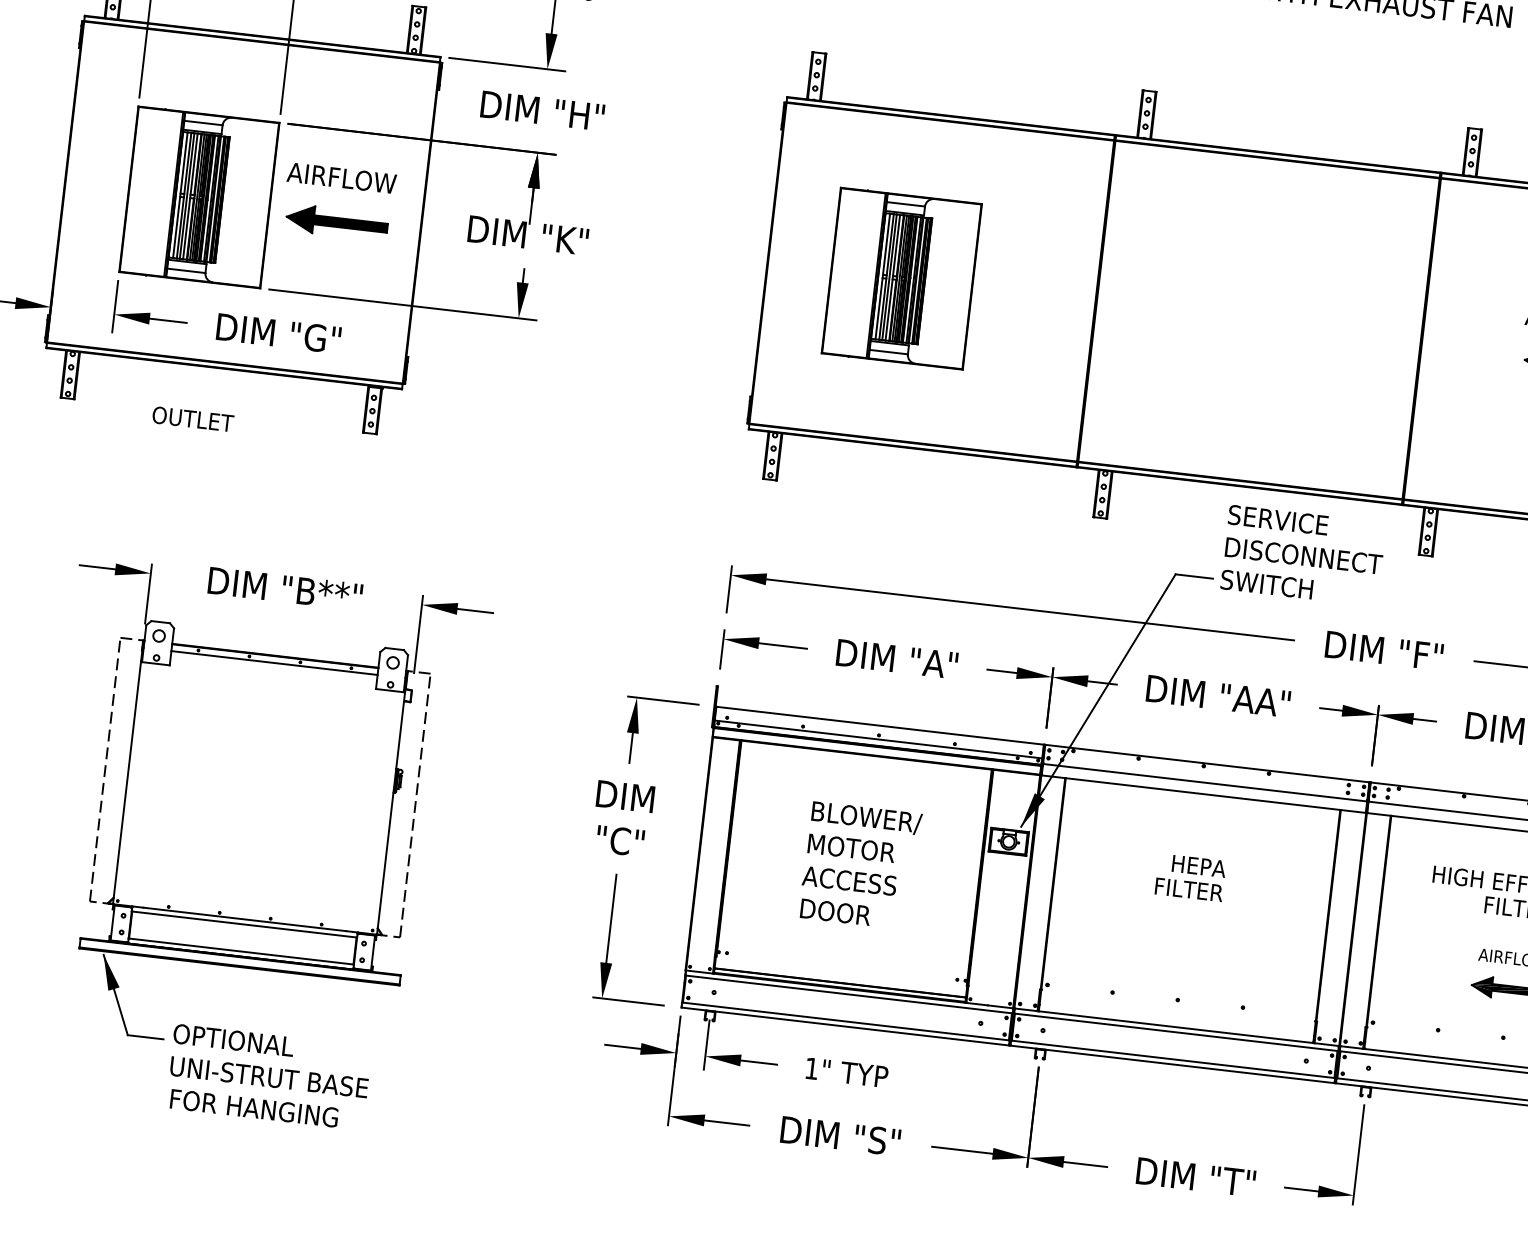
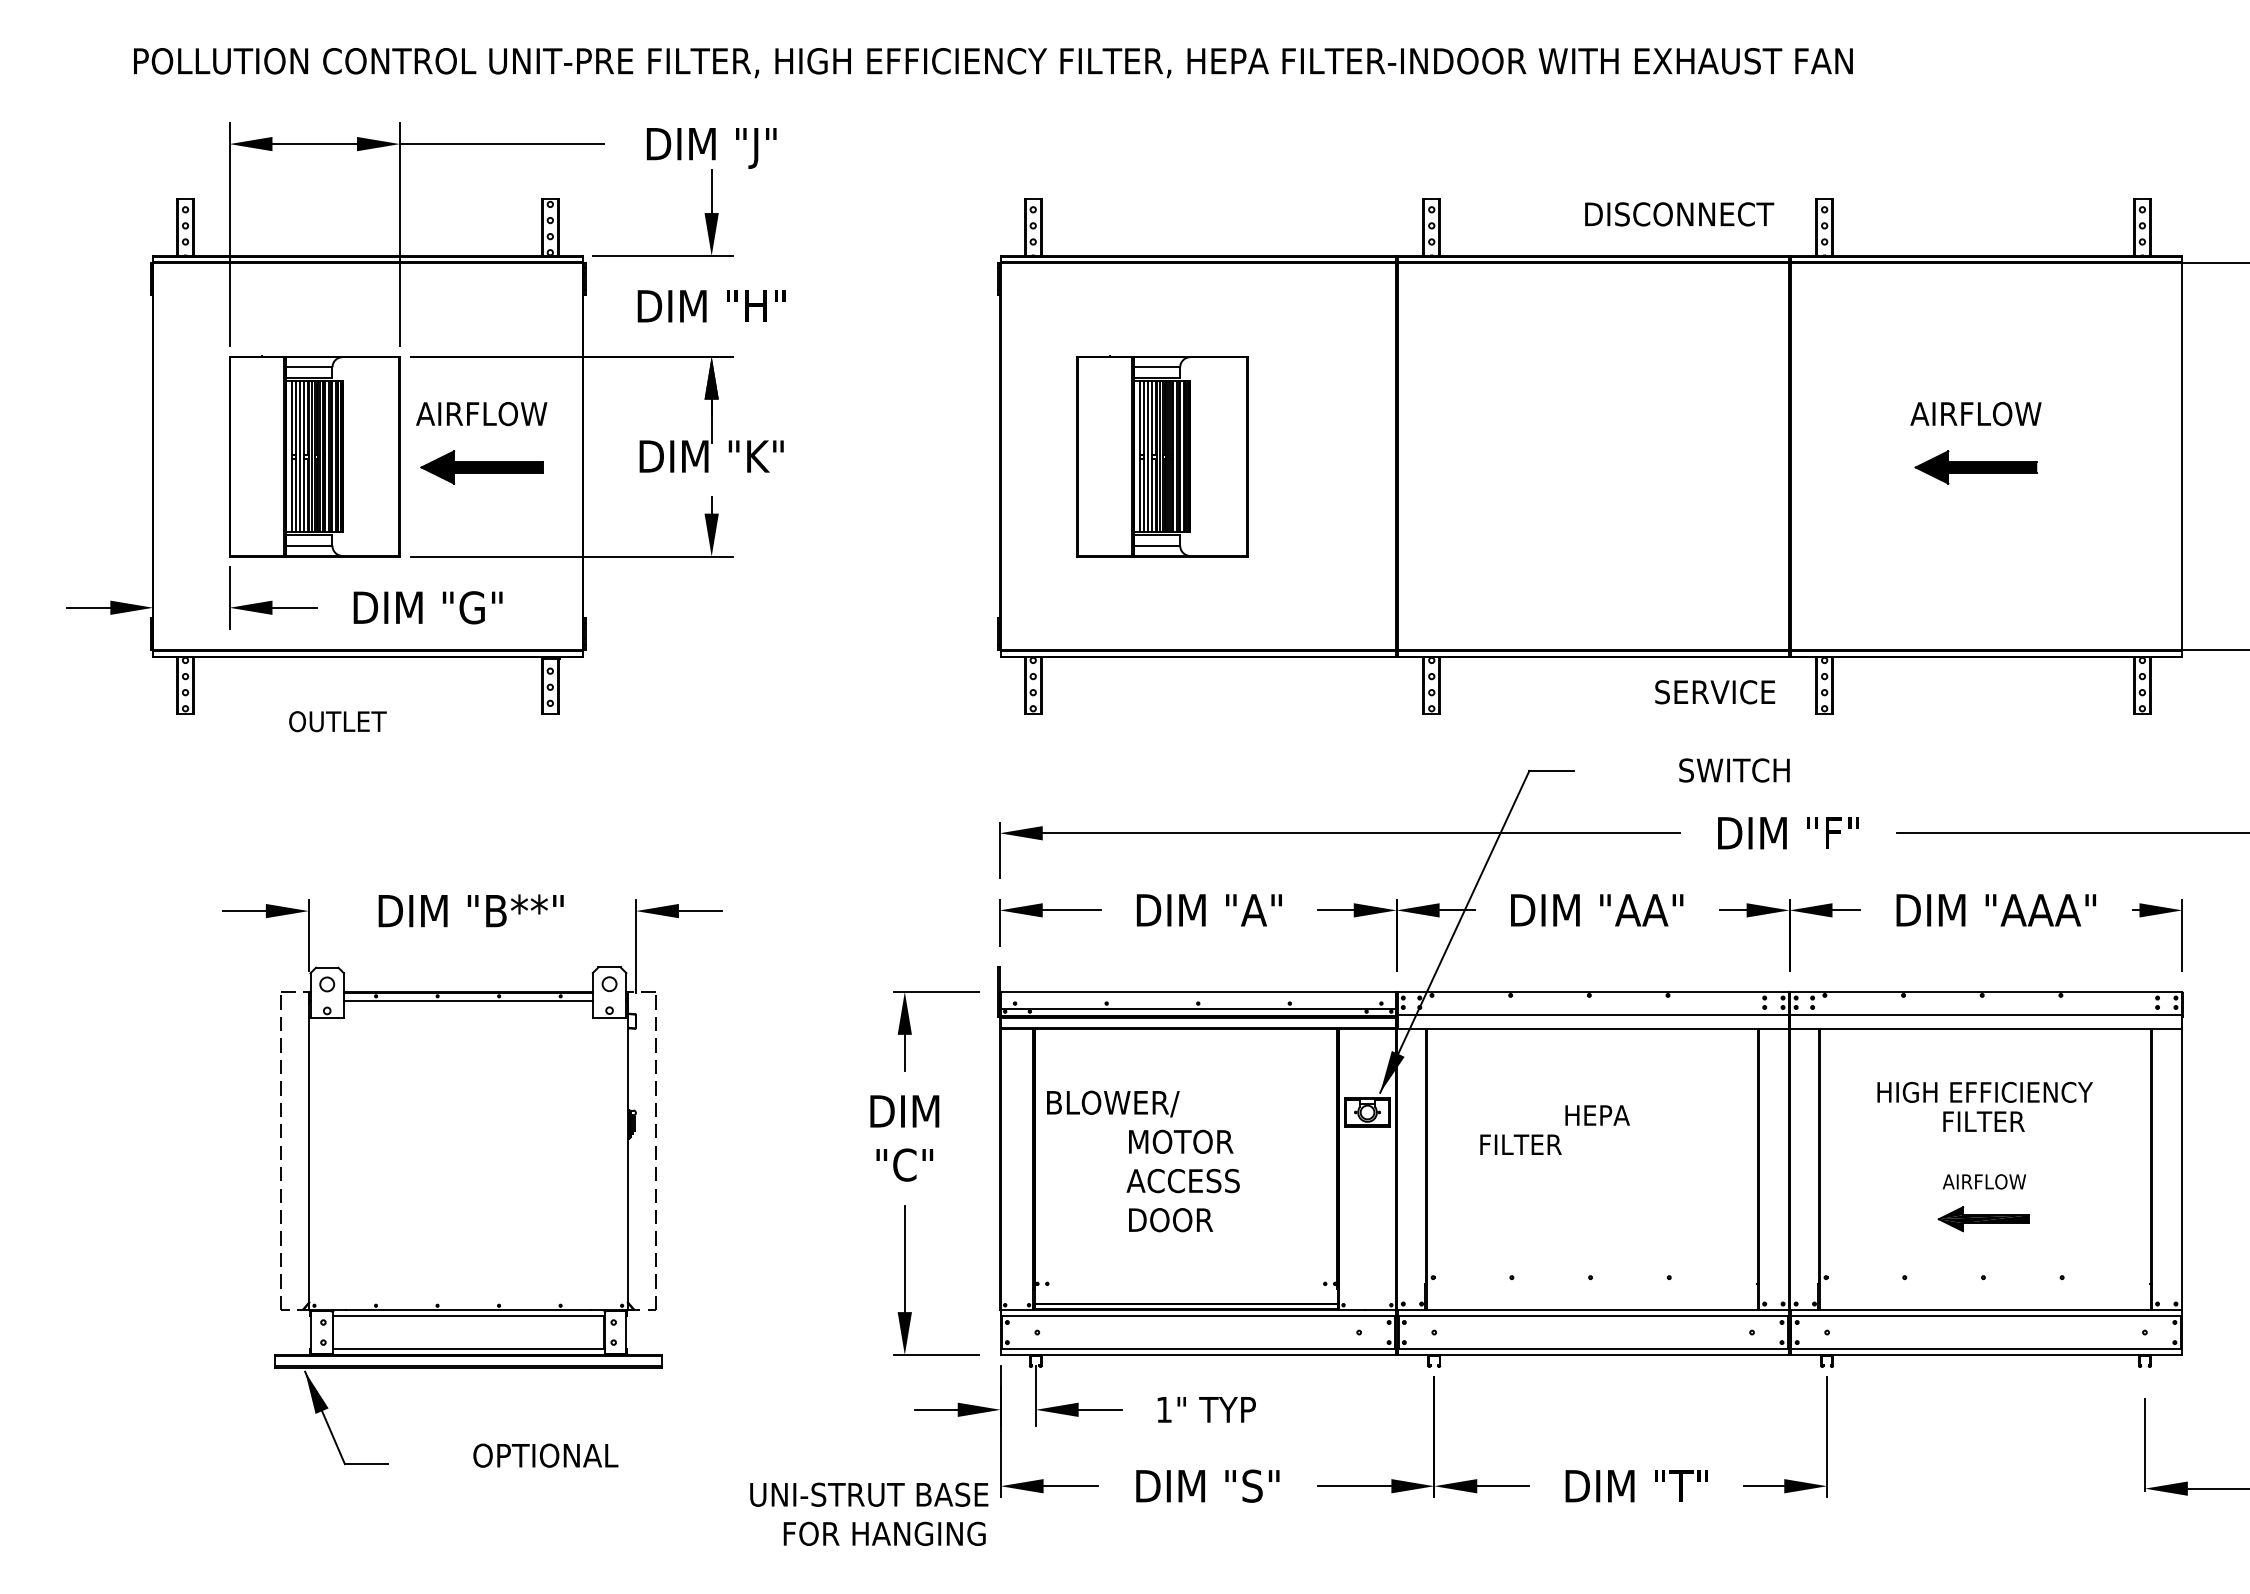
text: (1278, 520) -> (1715, 692), moved
text: (1303, 556) -> (1679, 214), moved
text: (1266, 584) -> (1734, 770), moved
text: (867, 817) -> (1113, 1103), moved
text: (1188, 889) -> (1520, 1144), moved
text: (233, 1040) -> (545, 1455), moved
text: (269, 1077) -> (869, 1494), moved
text: (254, 1108) -> (884, 1533), moved

